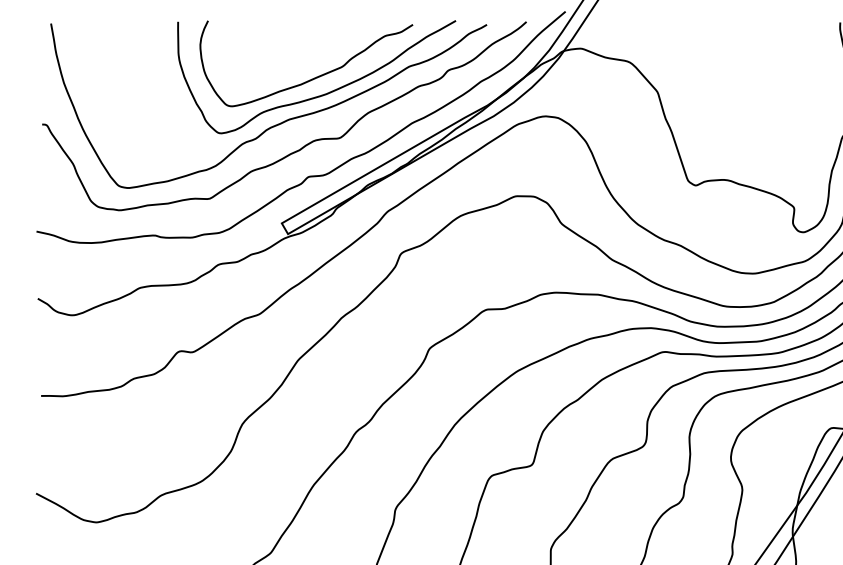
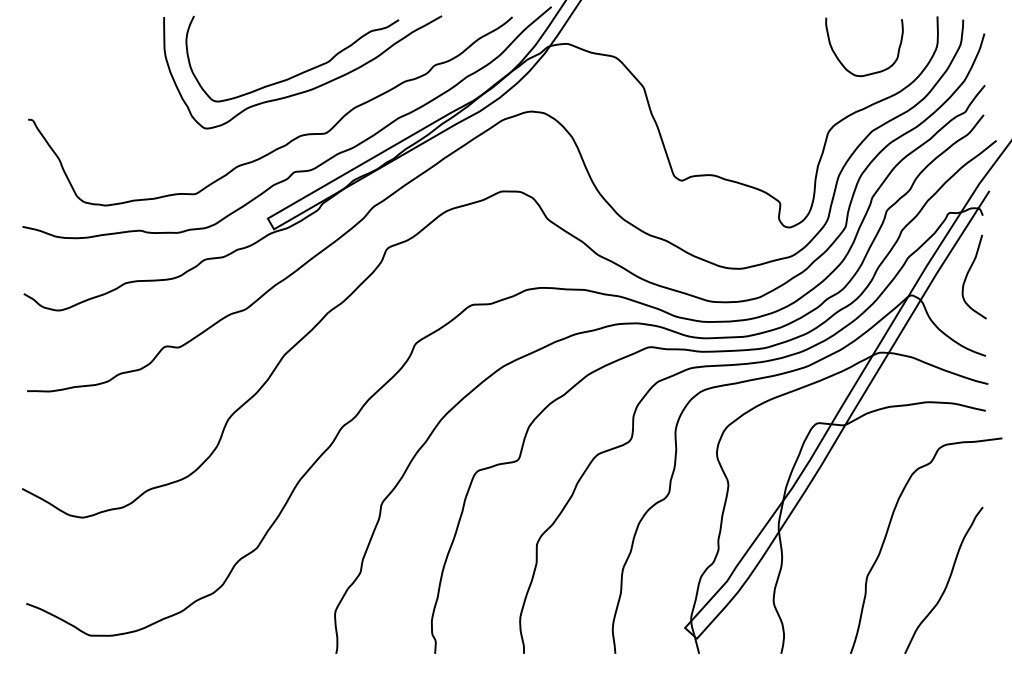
curve: (273, 125) -> (259, 120), removed

